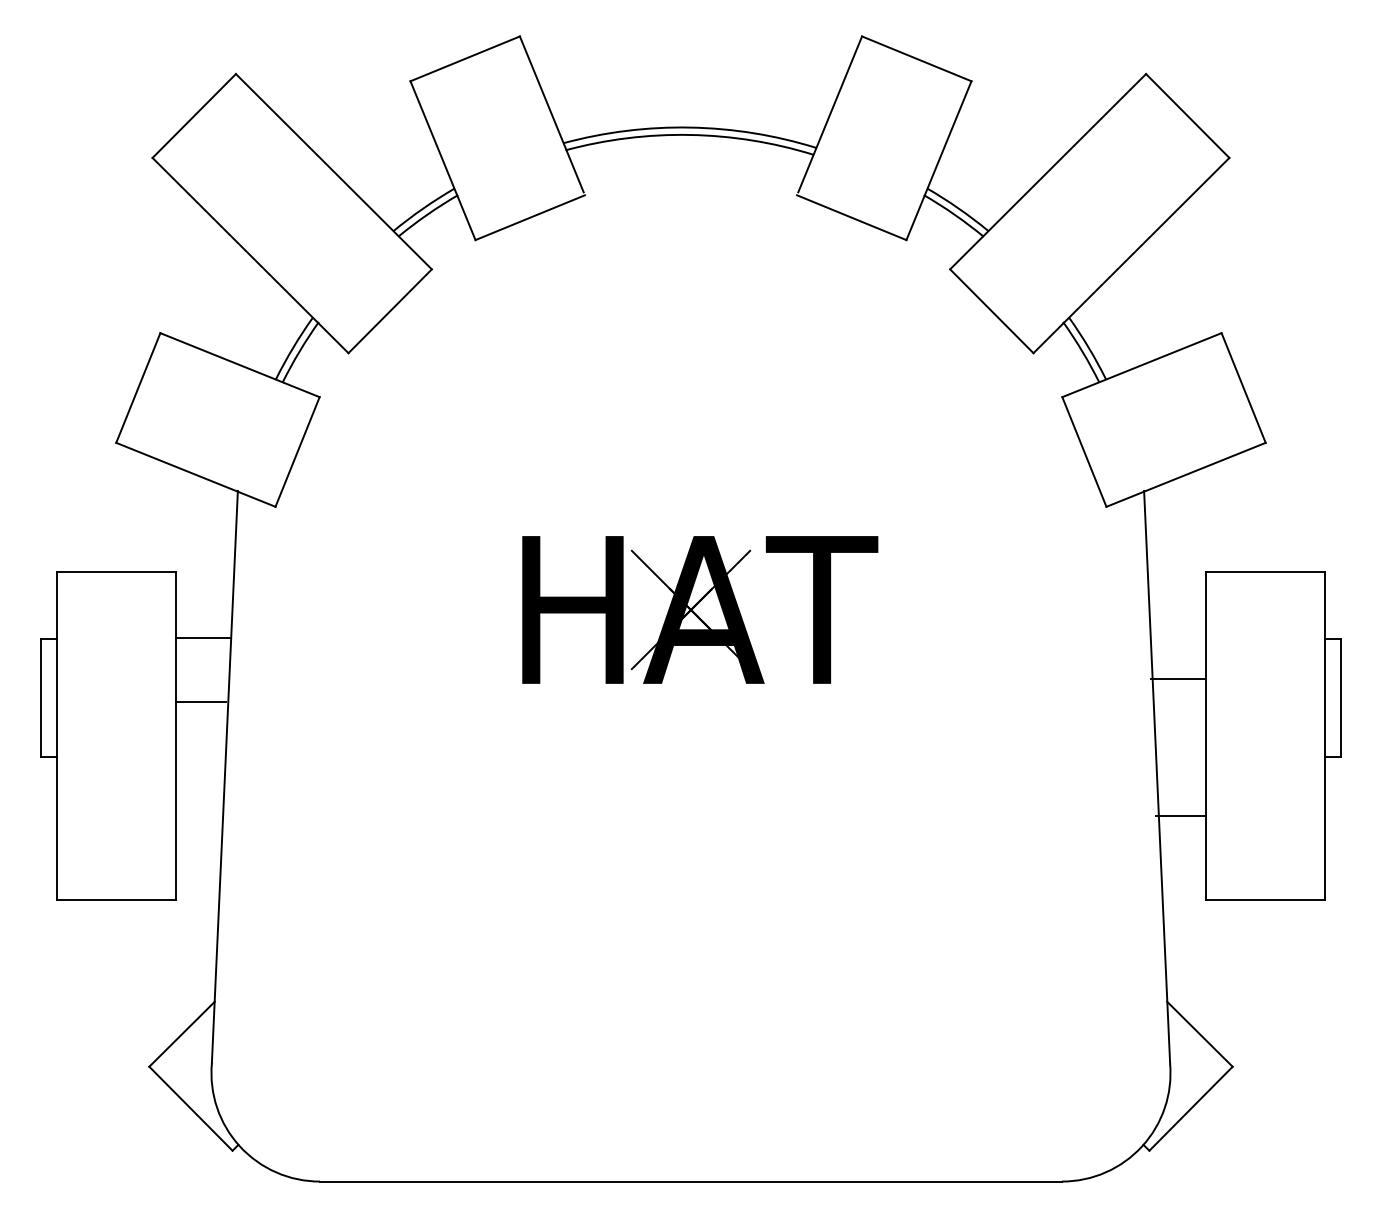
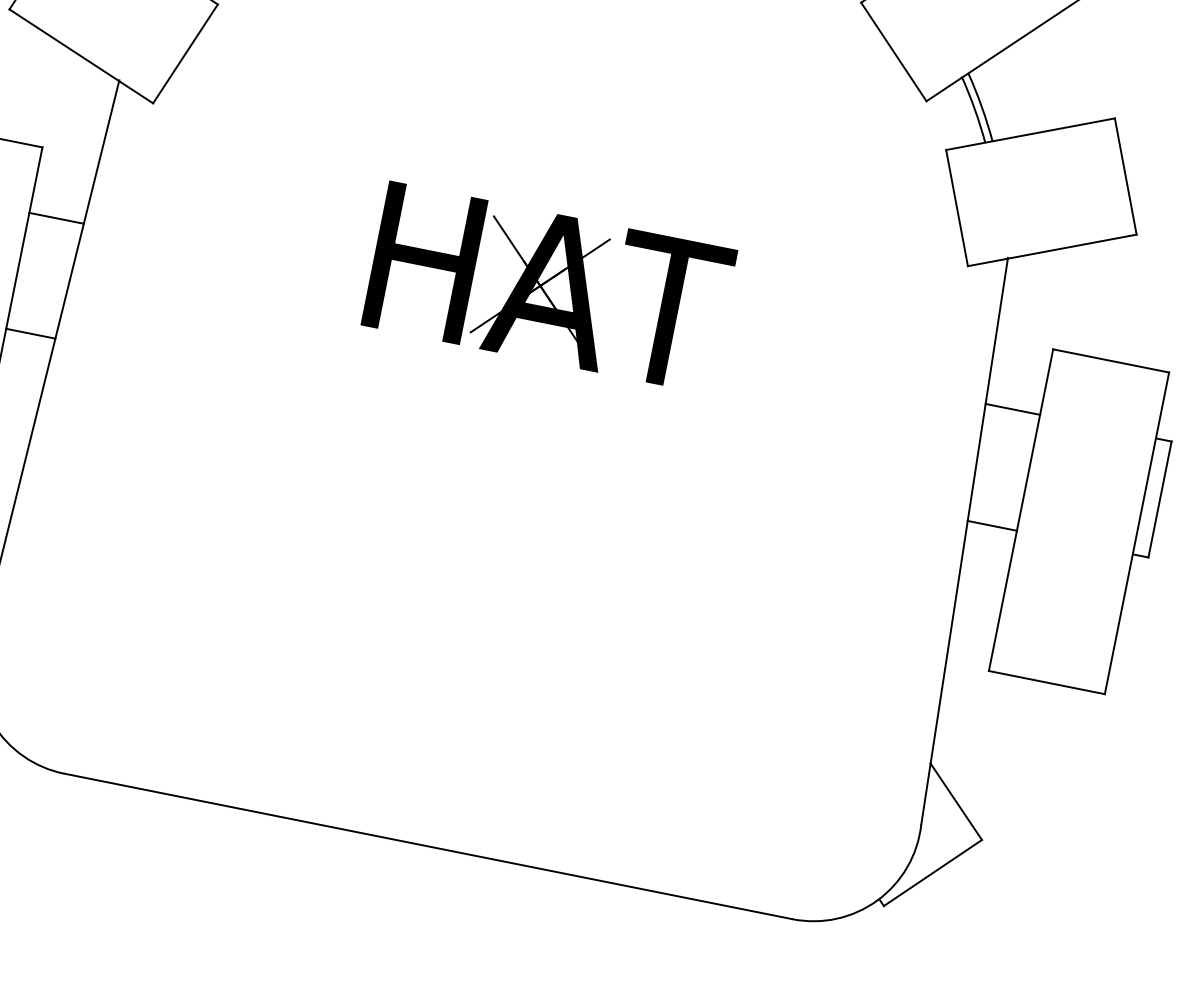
line: (1178, 679) -> (1012, 409), moved
line: (200, 701) -> (30, 333), moved
line: (1181, 815) -> (992, 525), moved

